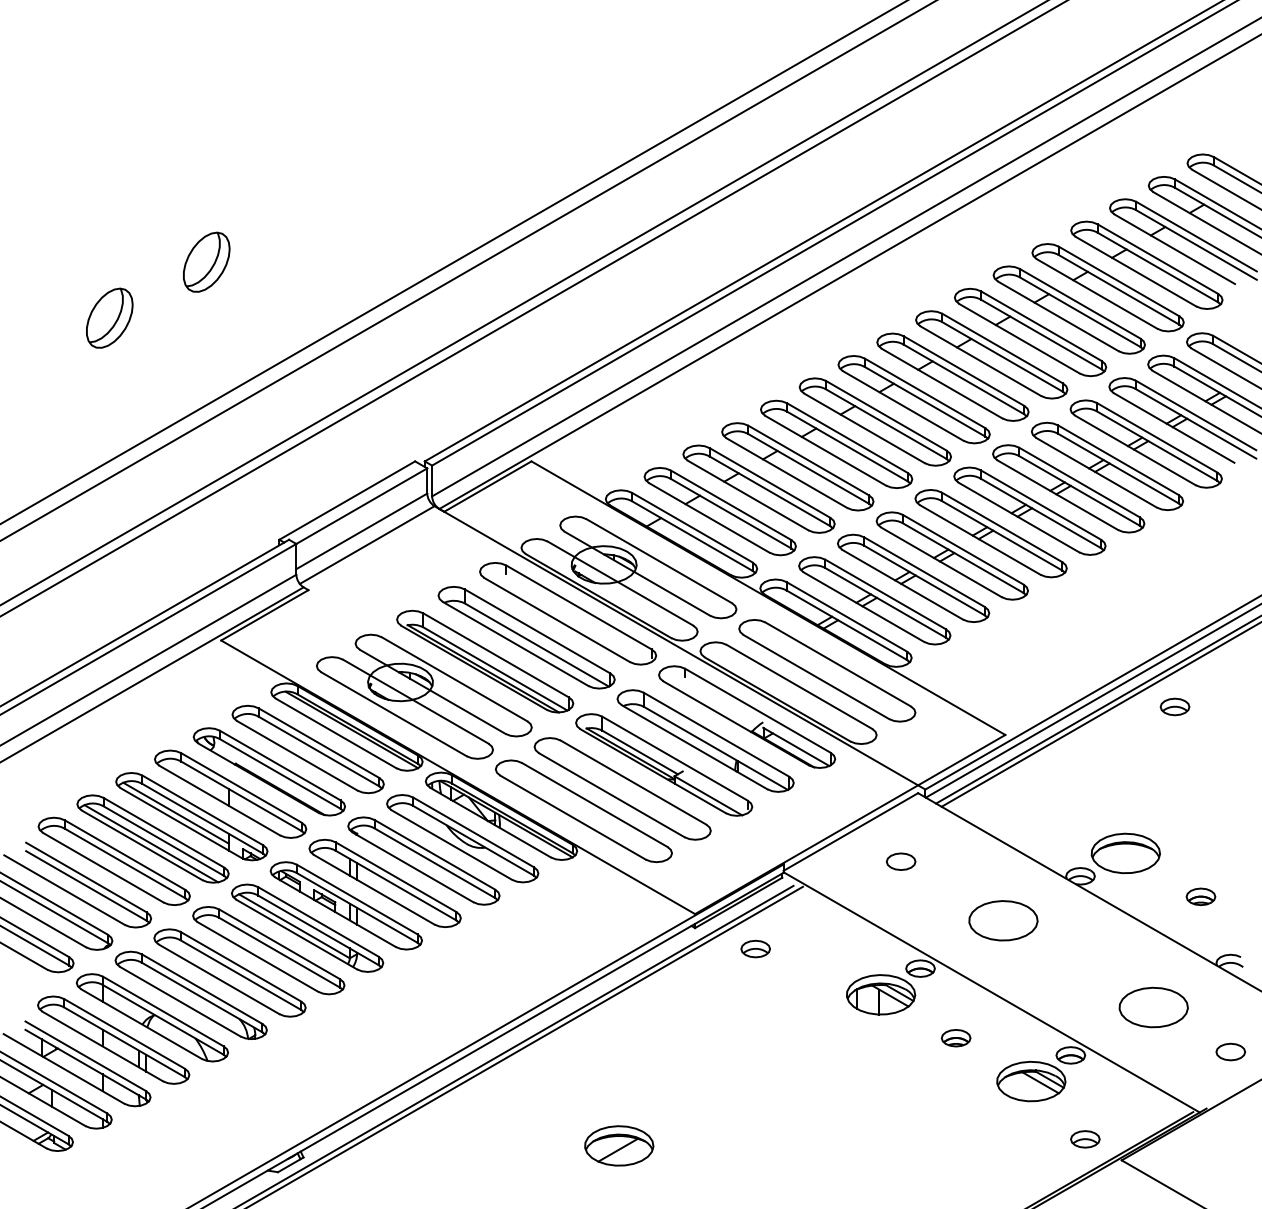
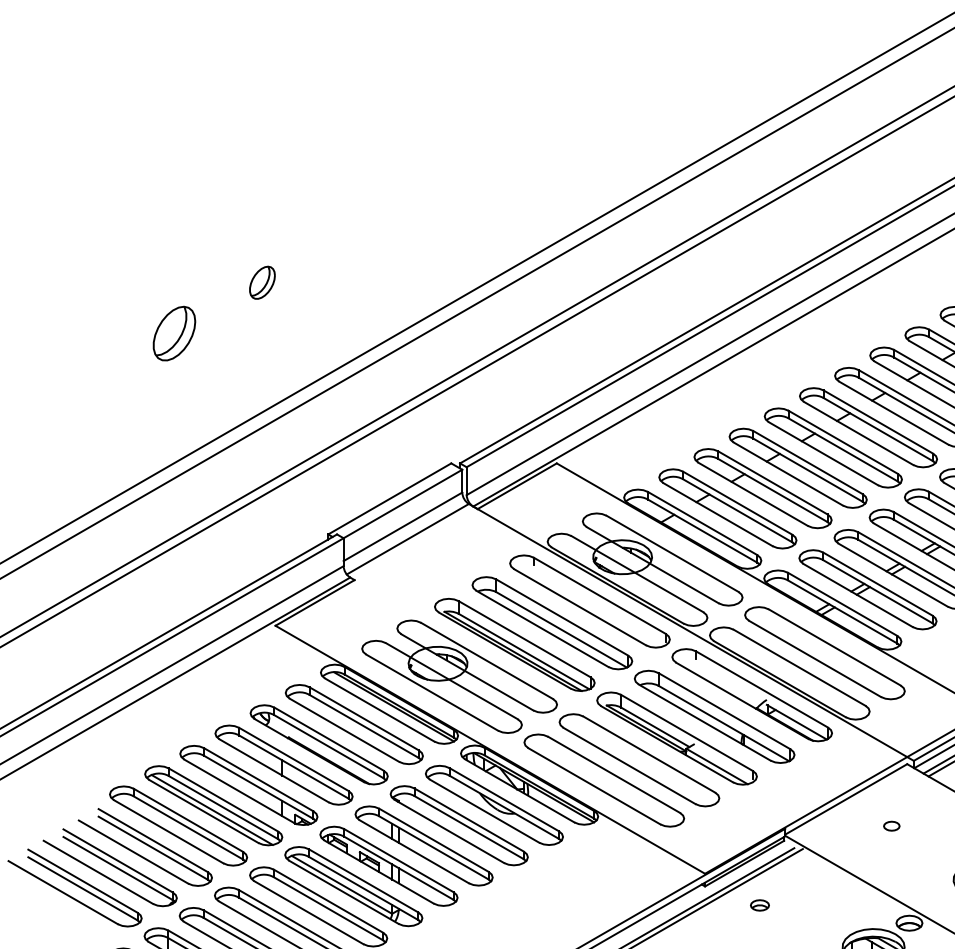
part: (206, 261) -> (262, 282), size x0.6
line: (175, 812) -> (234, 781), removed
part: (900, 861) -> (891, 826), size x0.6
part: (755, 948) -> (759, 904), size x0.7

